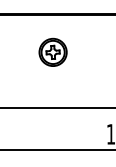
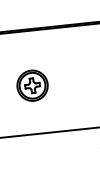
part: (52, 51) -> (31, 84), moved

